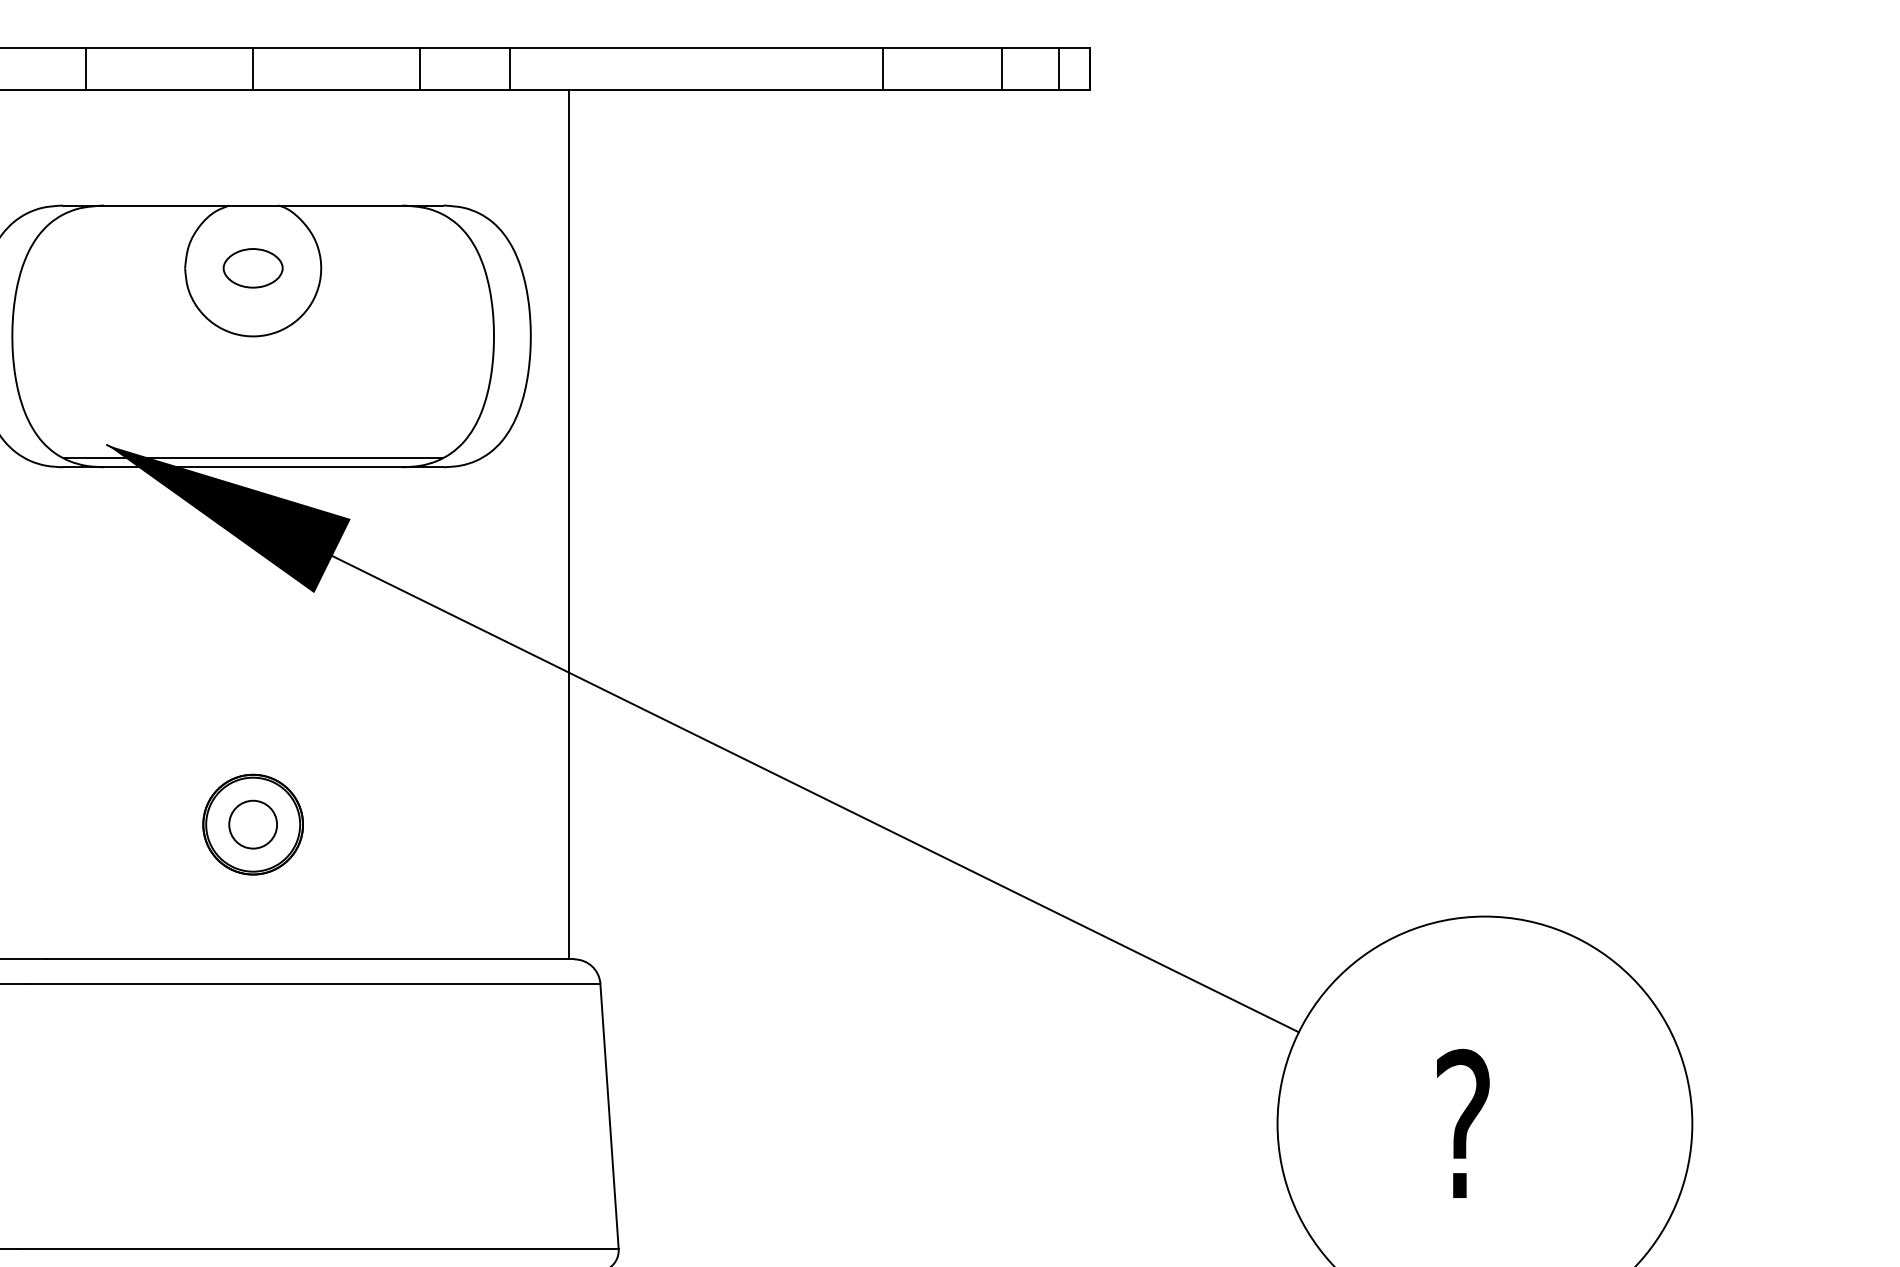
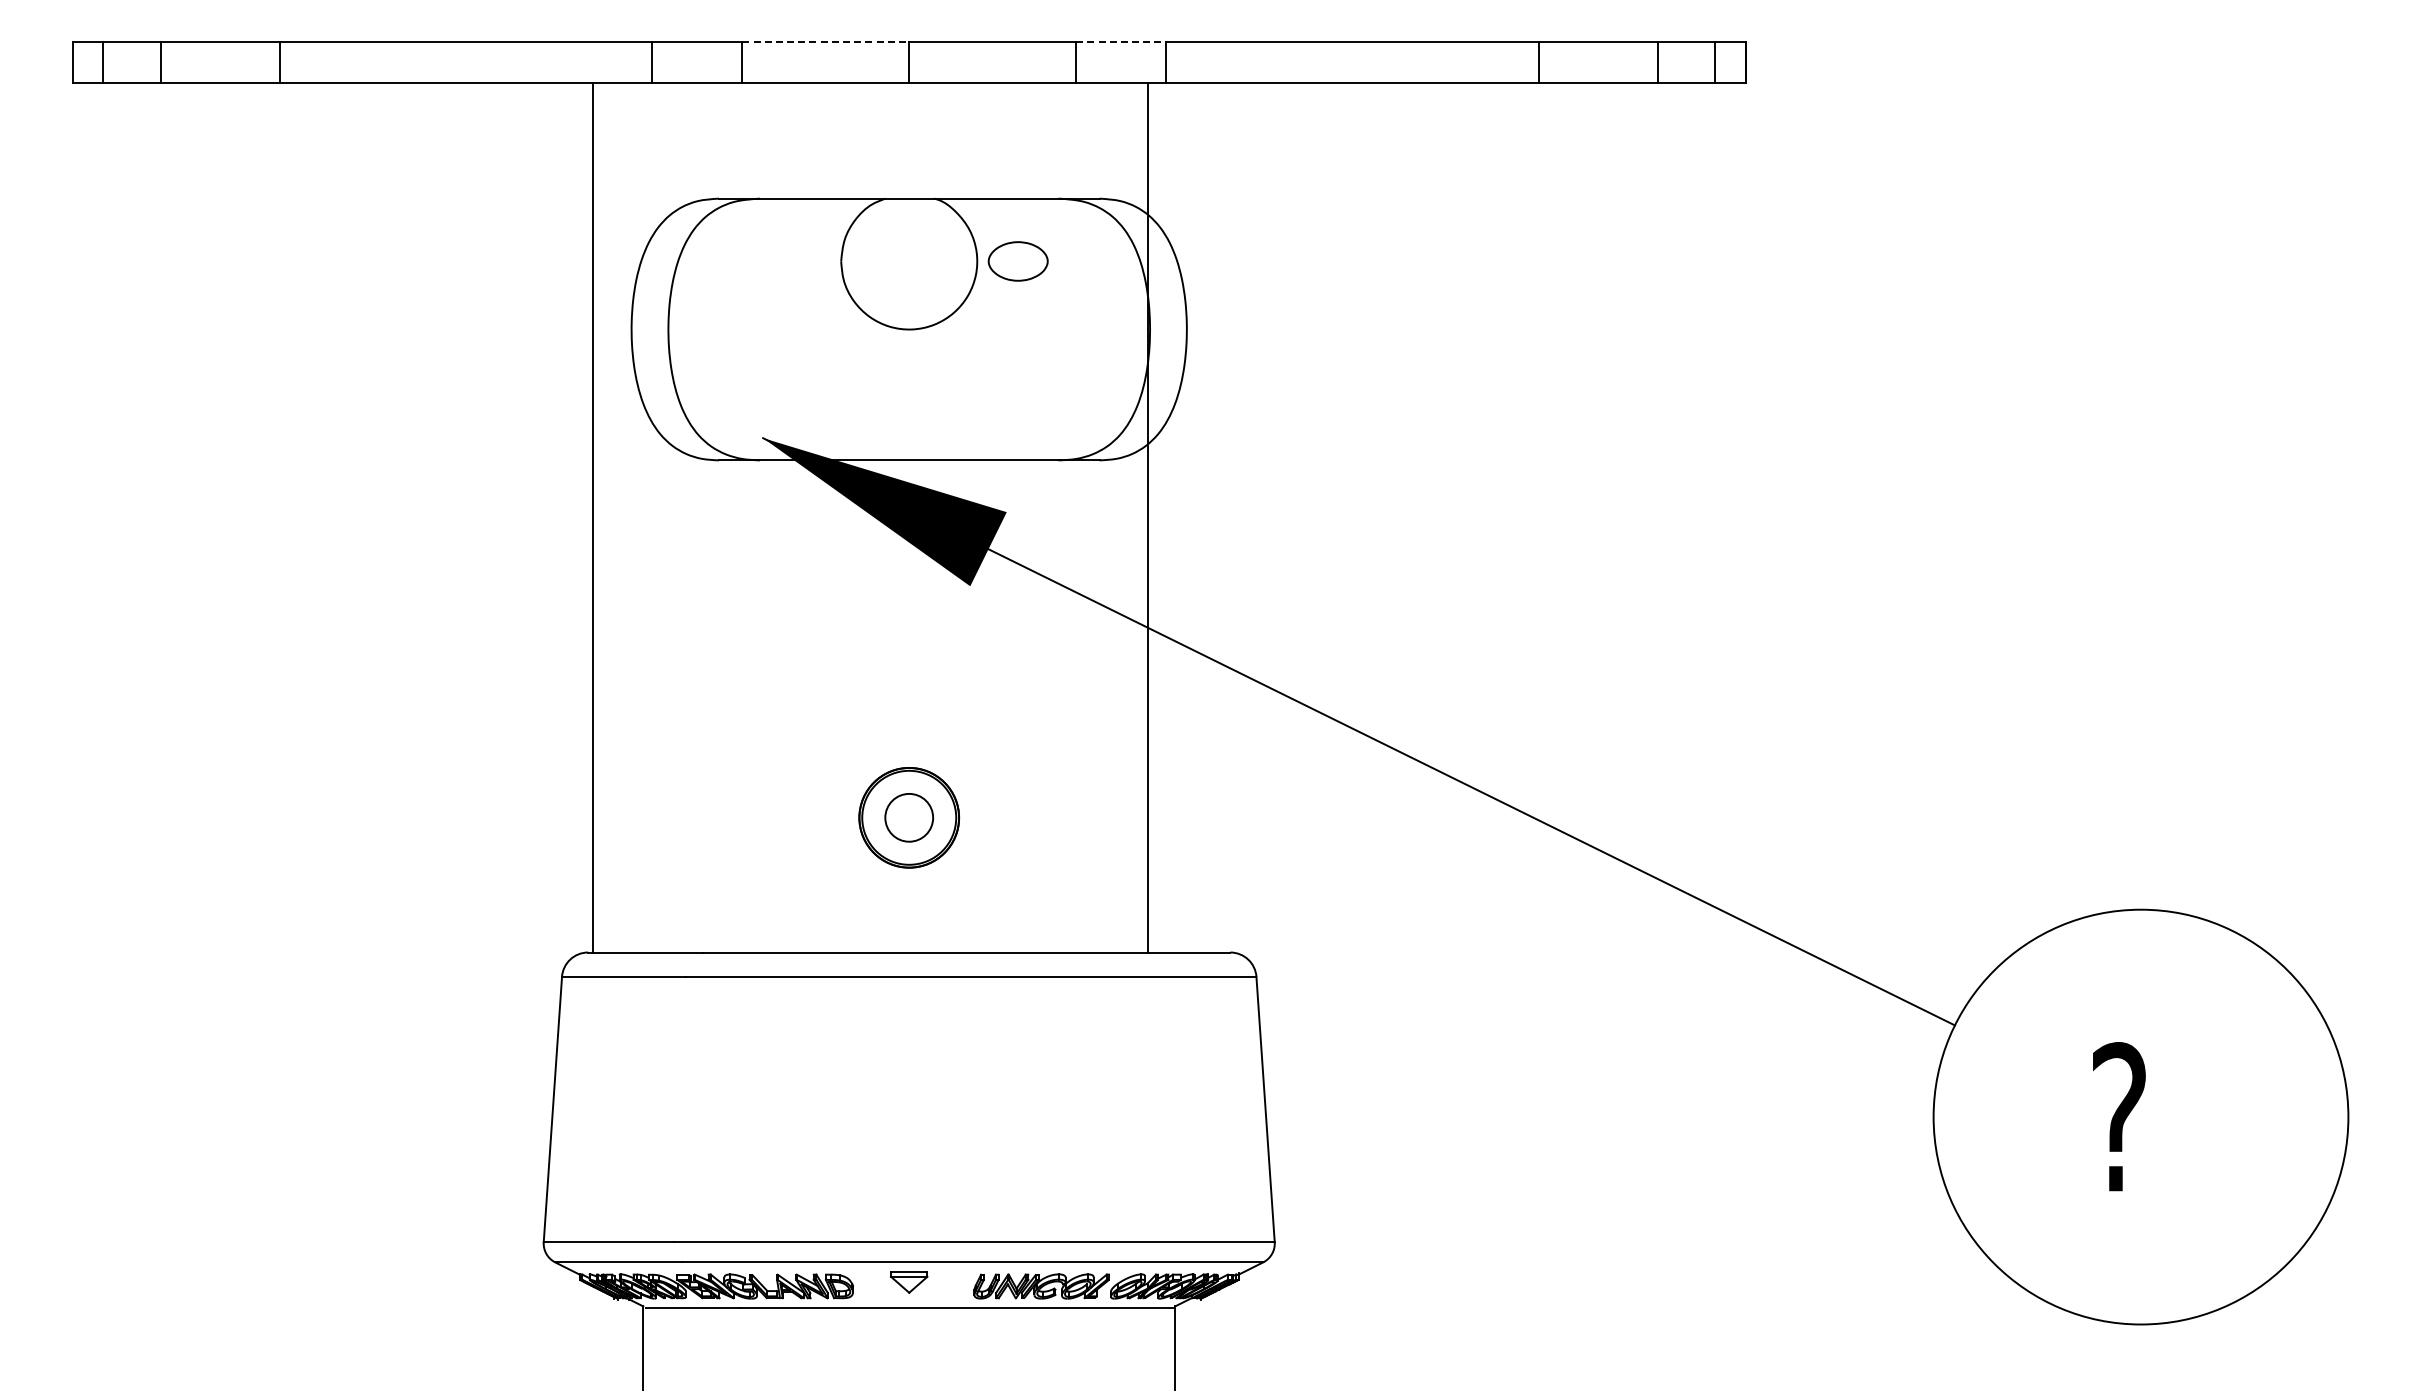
line: (170, 48) -> (826, 41), solid -> dashed
line: (465, 48) -> (1121, 41), solid -> dashed
part: (252, 268) -> (1017, 261), moved
line: (253, 458) -> (909, 451), removed
line: (569, 524) -> (1148, 517), moved

